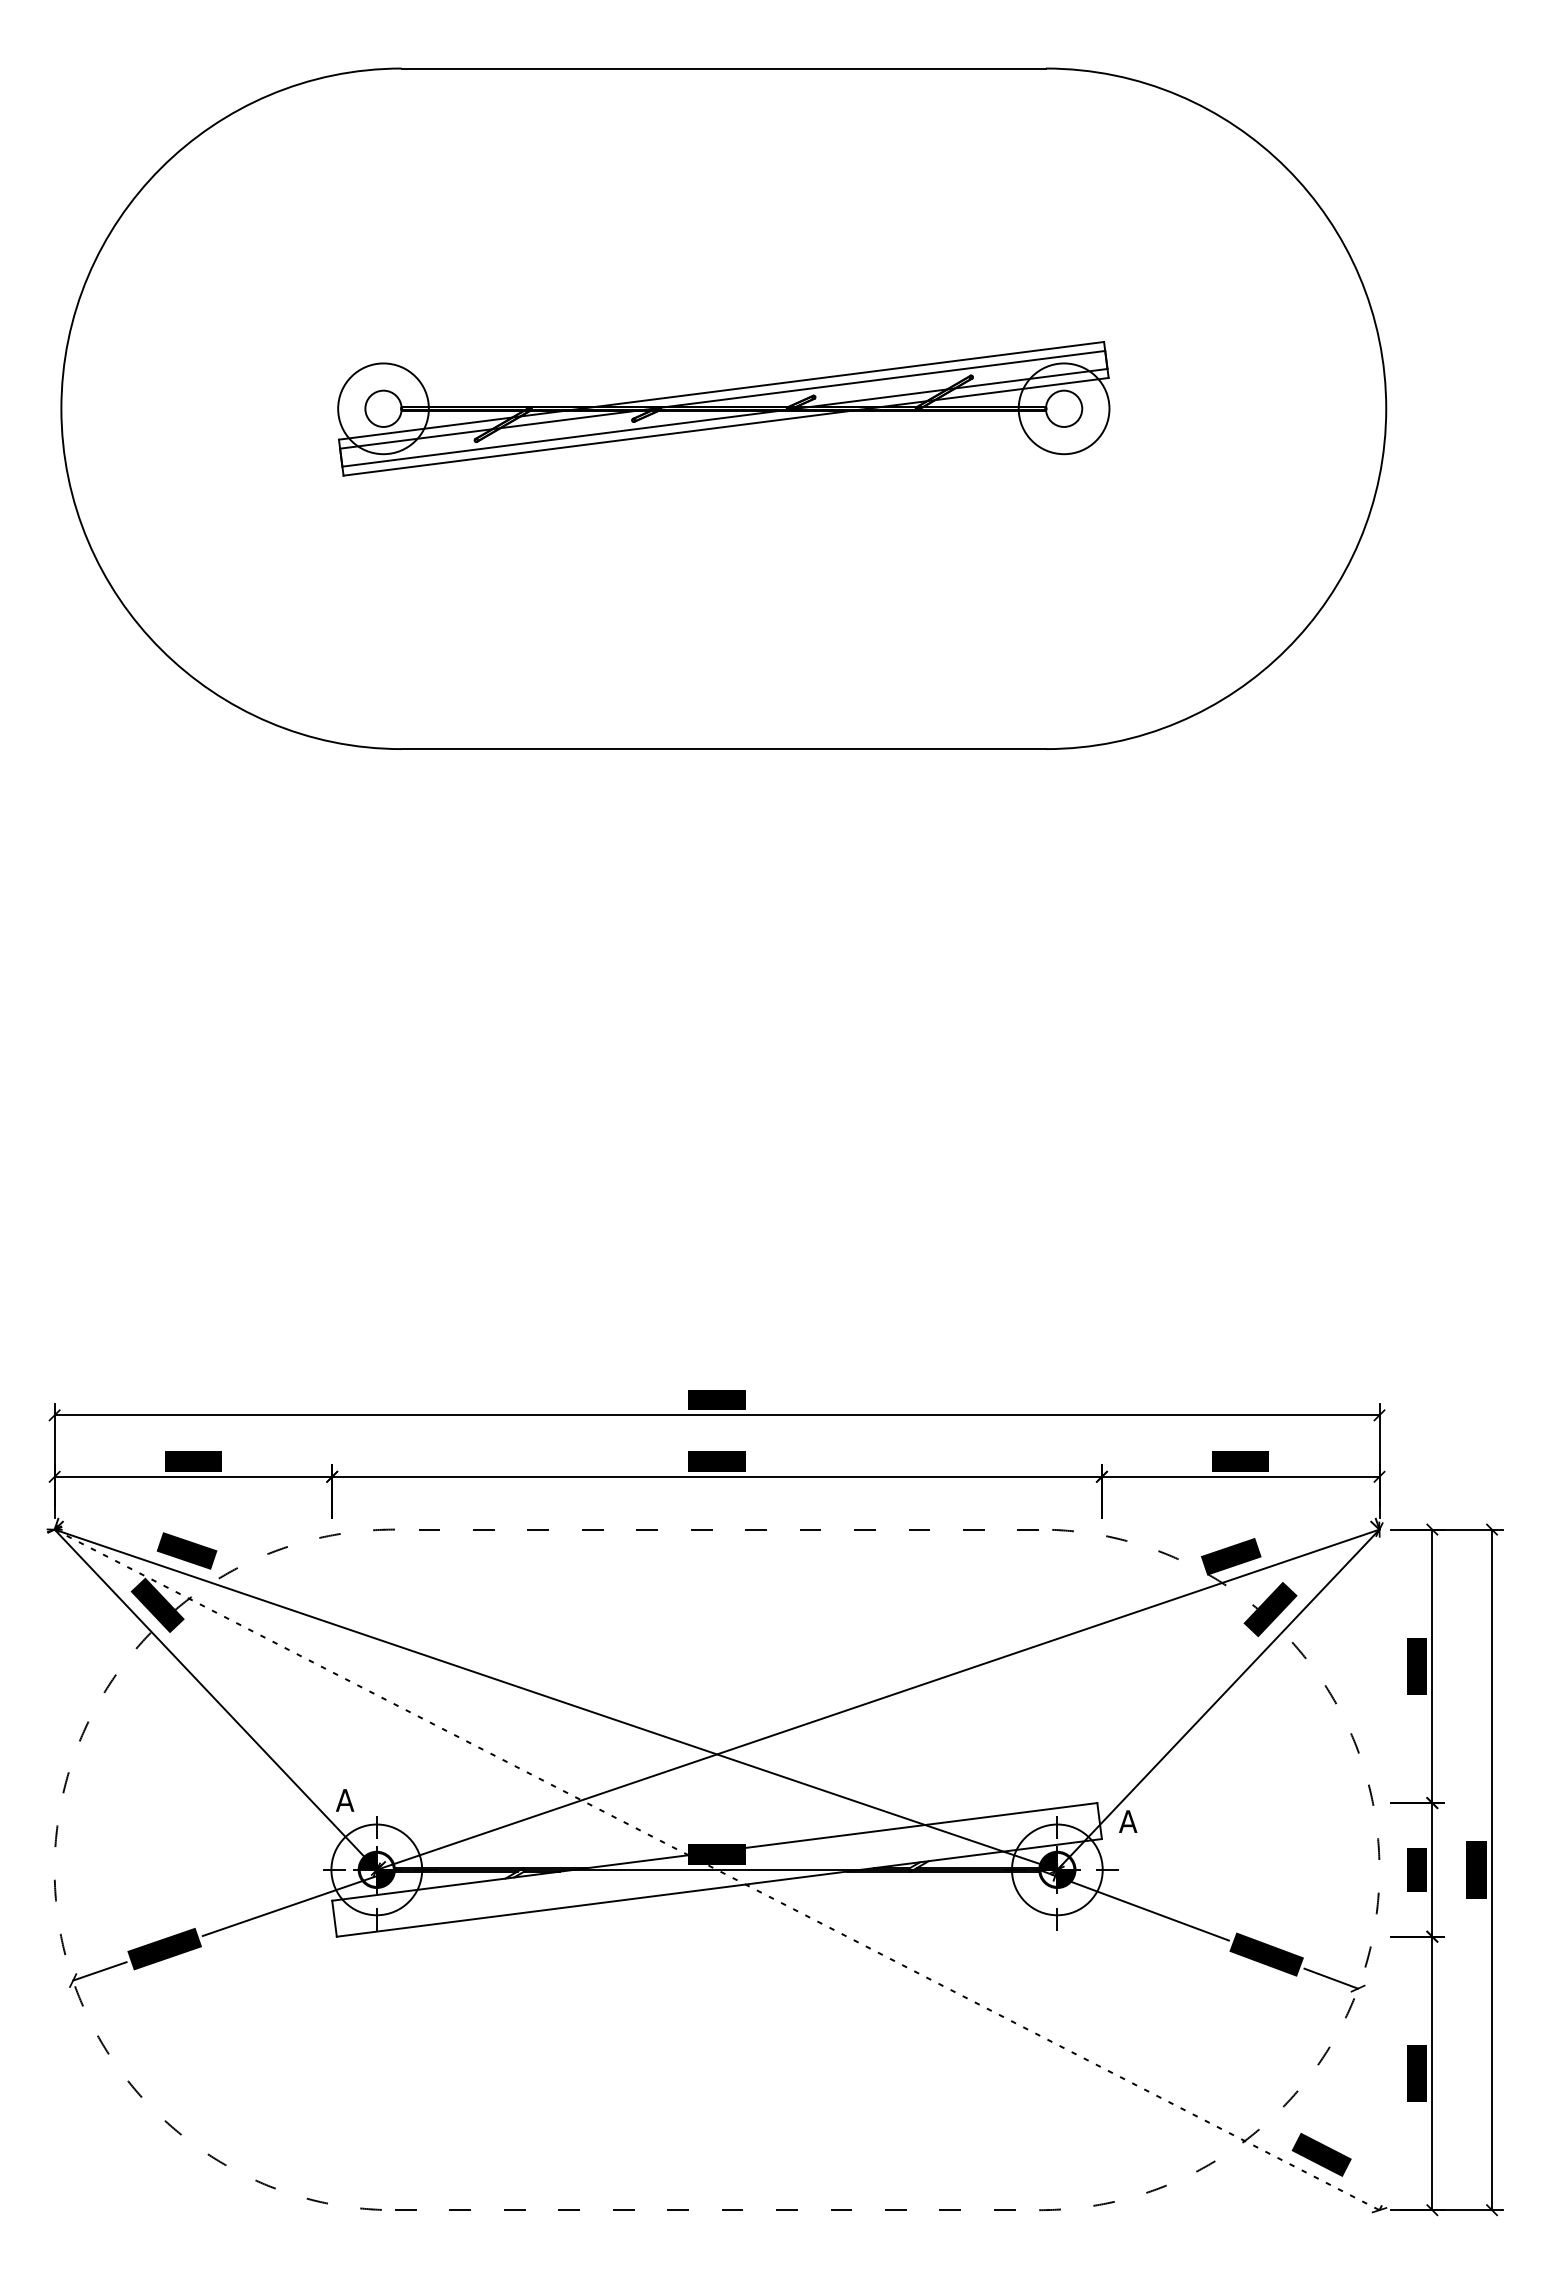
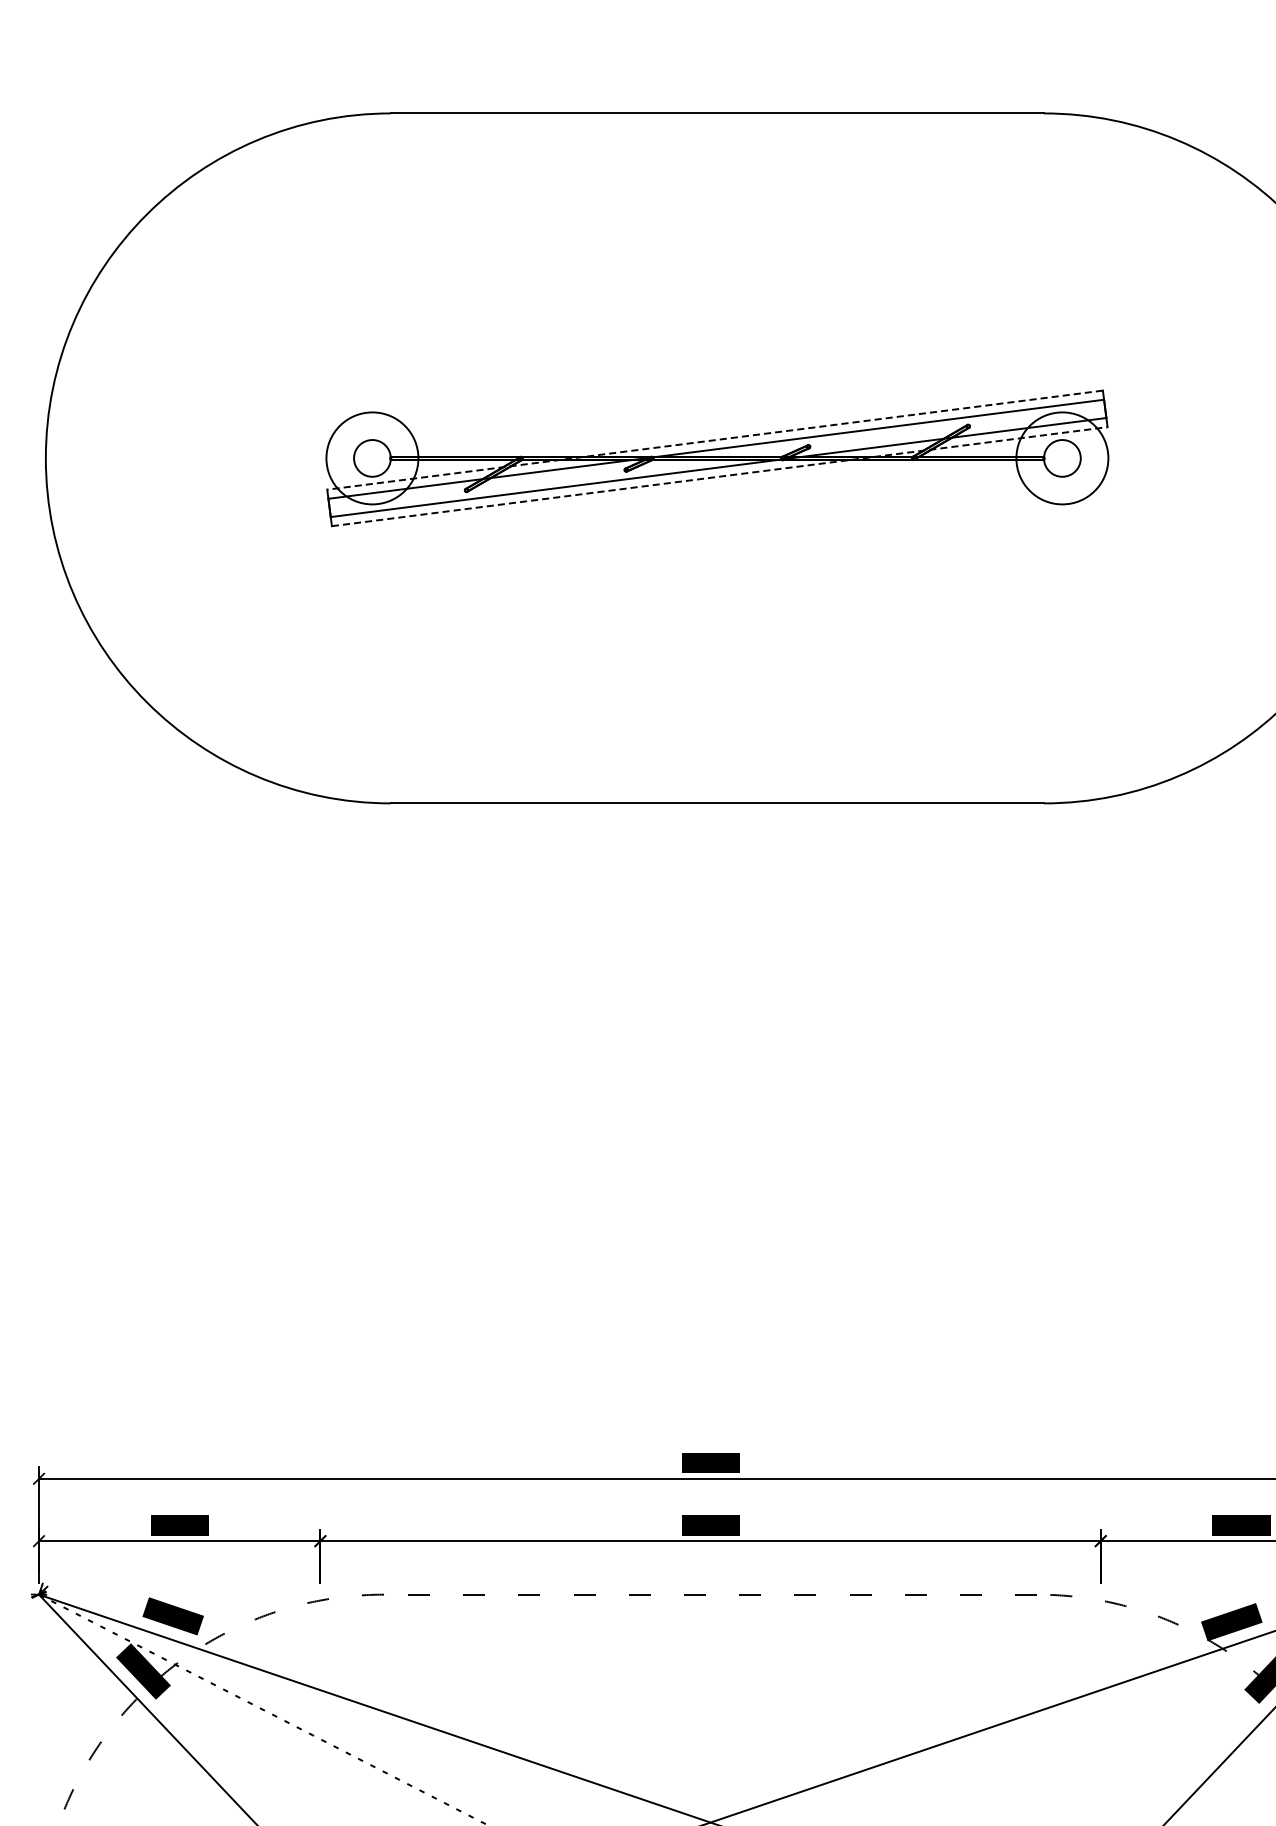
line: (721, 390) -> (715, 439), solid -> dashed
line: (726, 426) -> (720, 476), solid -> dashed

